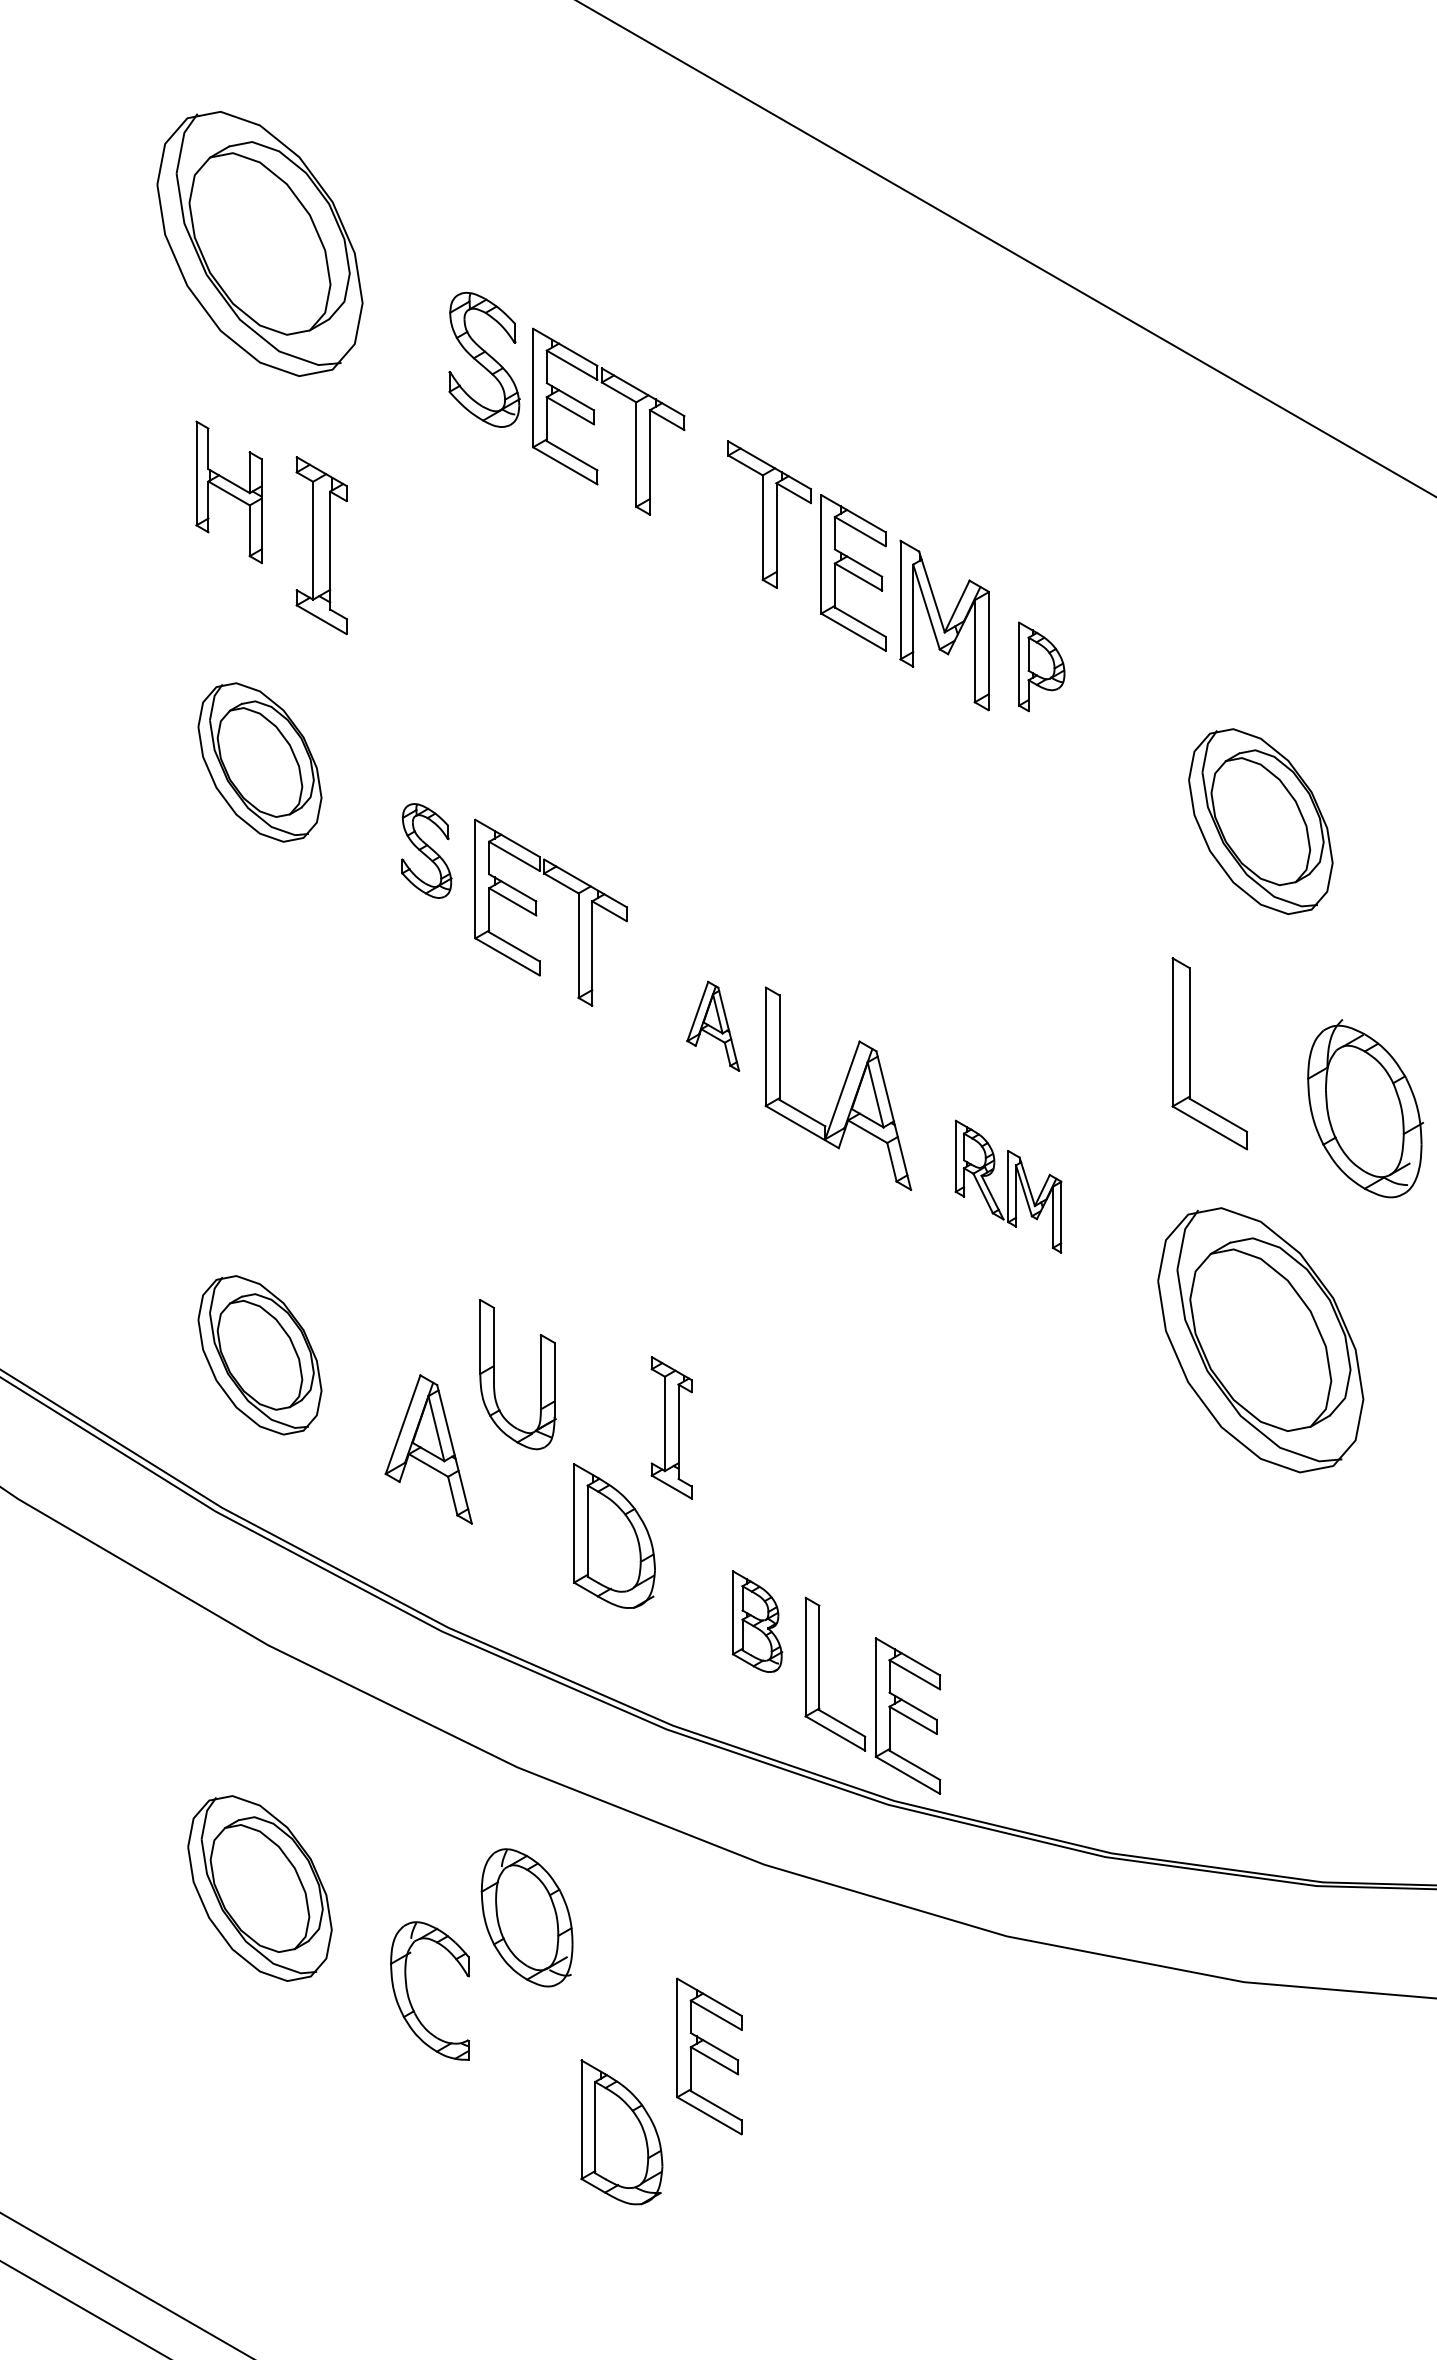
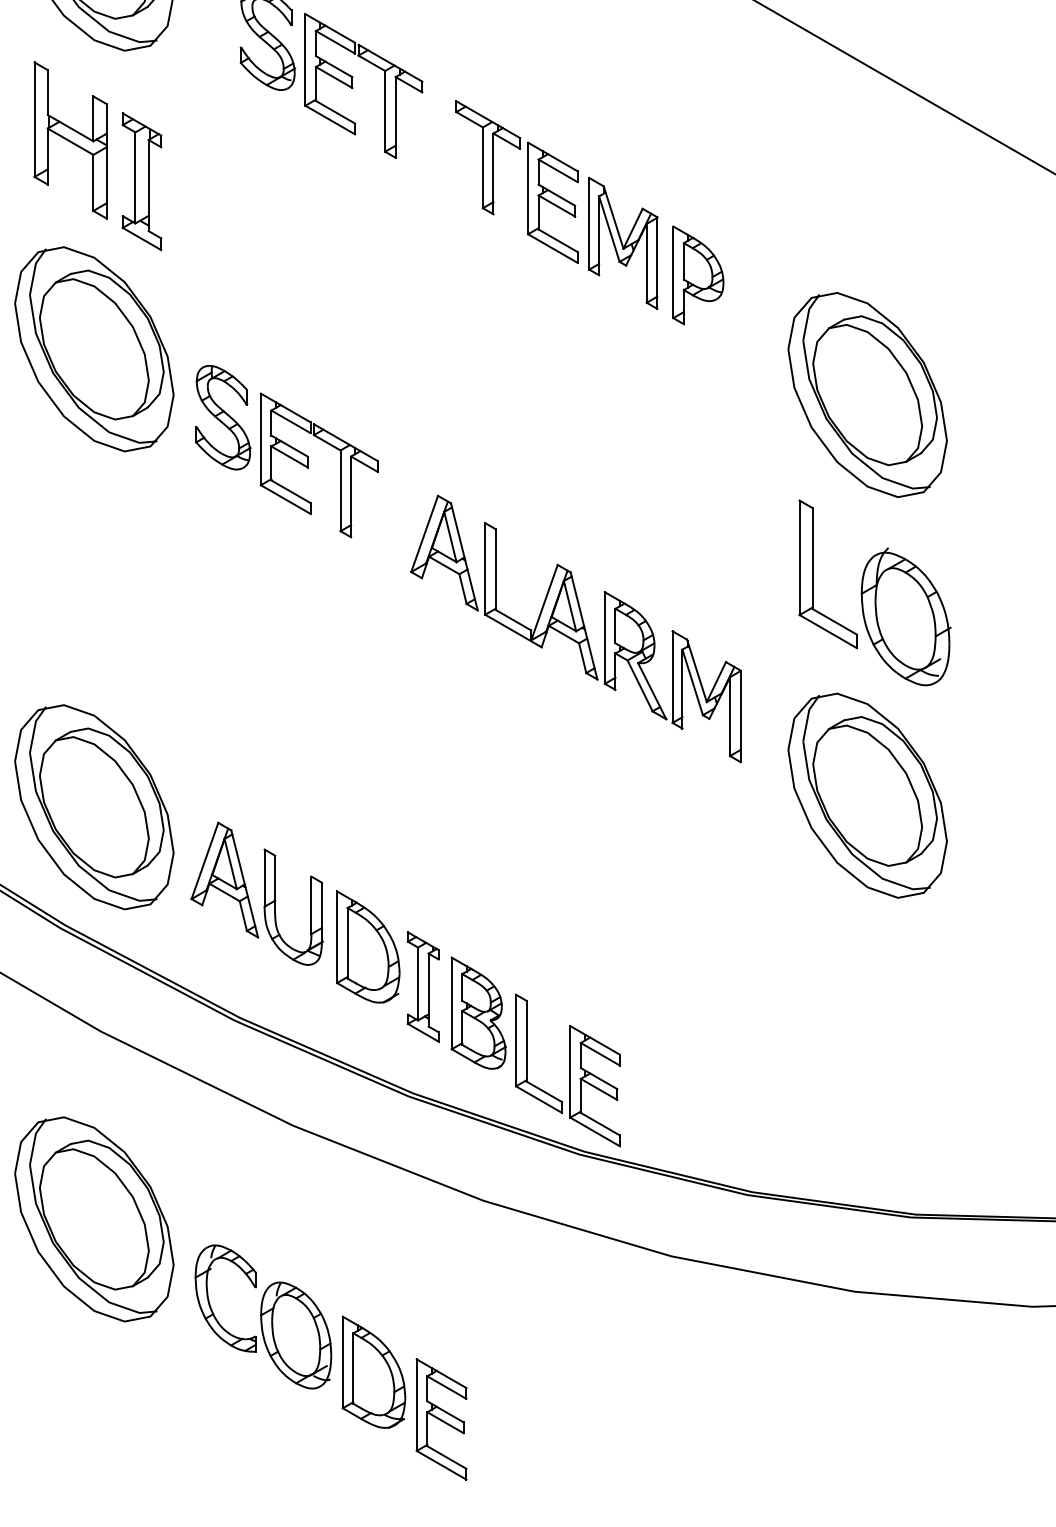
part: (228, 492) -> (70, 140), size x1.43
part: (1041, 666) -> (698, 275), size x1.43
part: (259, 762) -> (93, 349), size x1.67
part: (1260, 821) -> (867, 394), size x1.43
part: (426, 850) -> (223, 417), size x1.43
part: (713, 1026) -> (444, 553), size x1.67
part: (1365, 1108) -> (906, 616), moved
part: (1008, 1186) -> (672, 676), size x1.67
part: (259, 1355) -> (93, 807), size x1.67
part: (494, 1374) -> (275, 907), moved
part: (671, 1427) -> (423, 986), moved
part: (757, 1621) -> (478, 1013), size x1.43
part: (259, 1888) -> (93, 1219), size x1.43
part: (526, 1917) -> (295, 1335), moved
part: (709, 2056) -> (441, 1419), moved
part: (621, 2132) -> (373, 1372), moved

